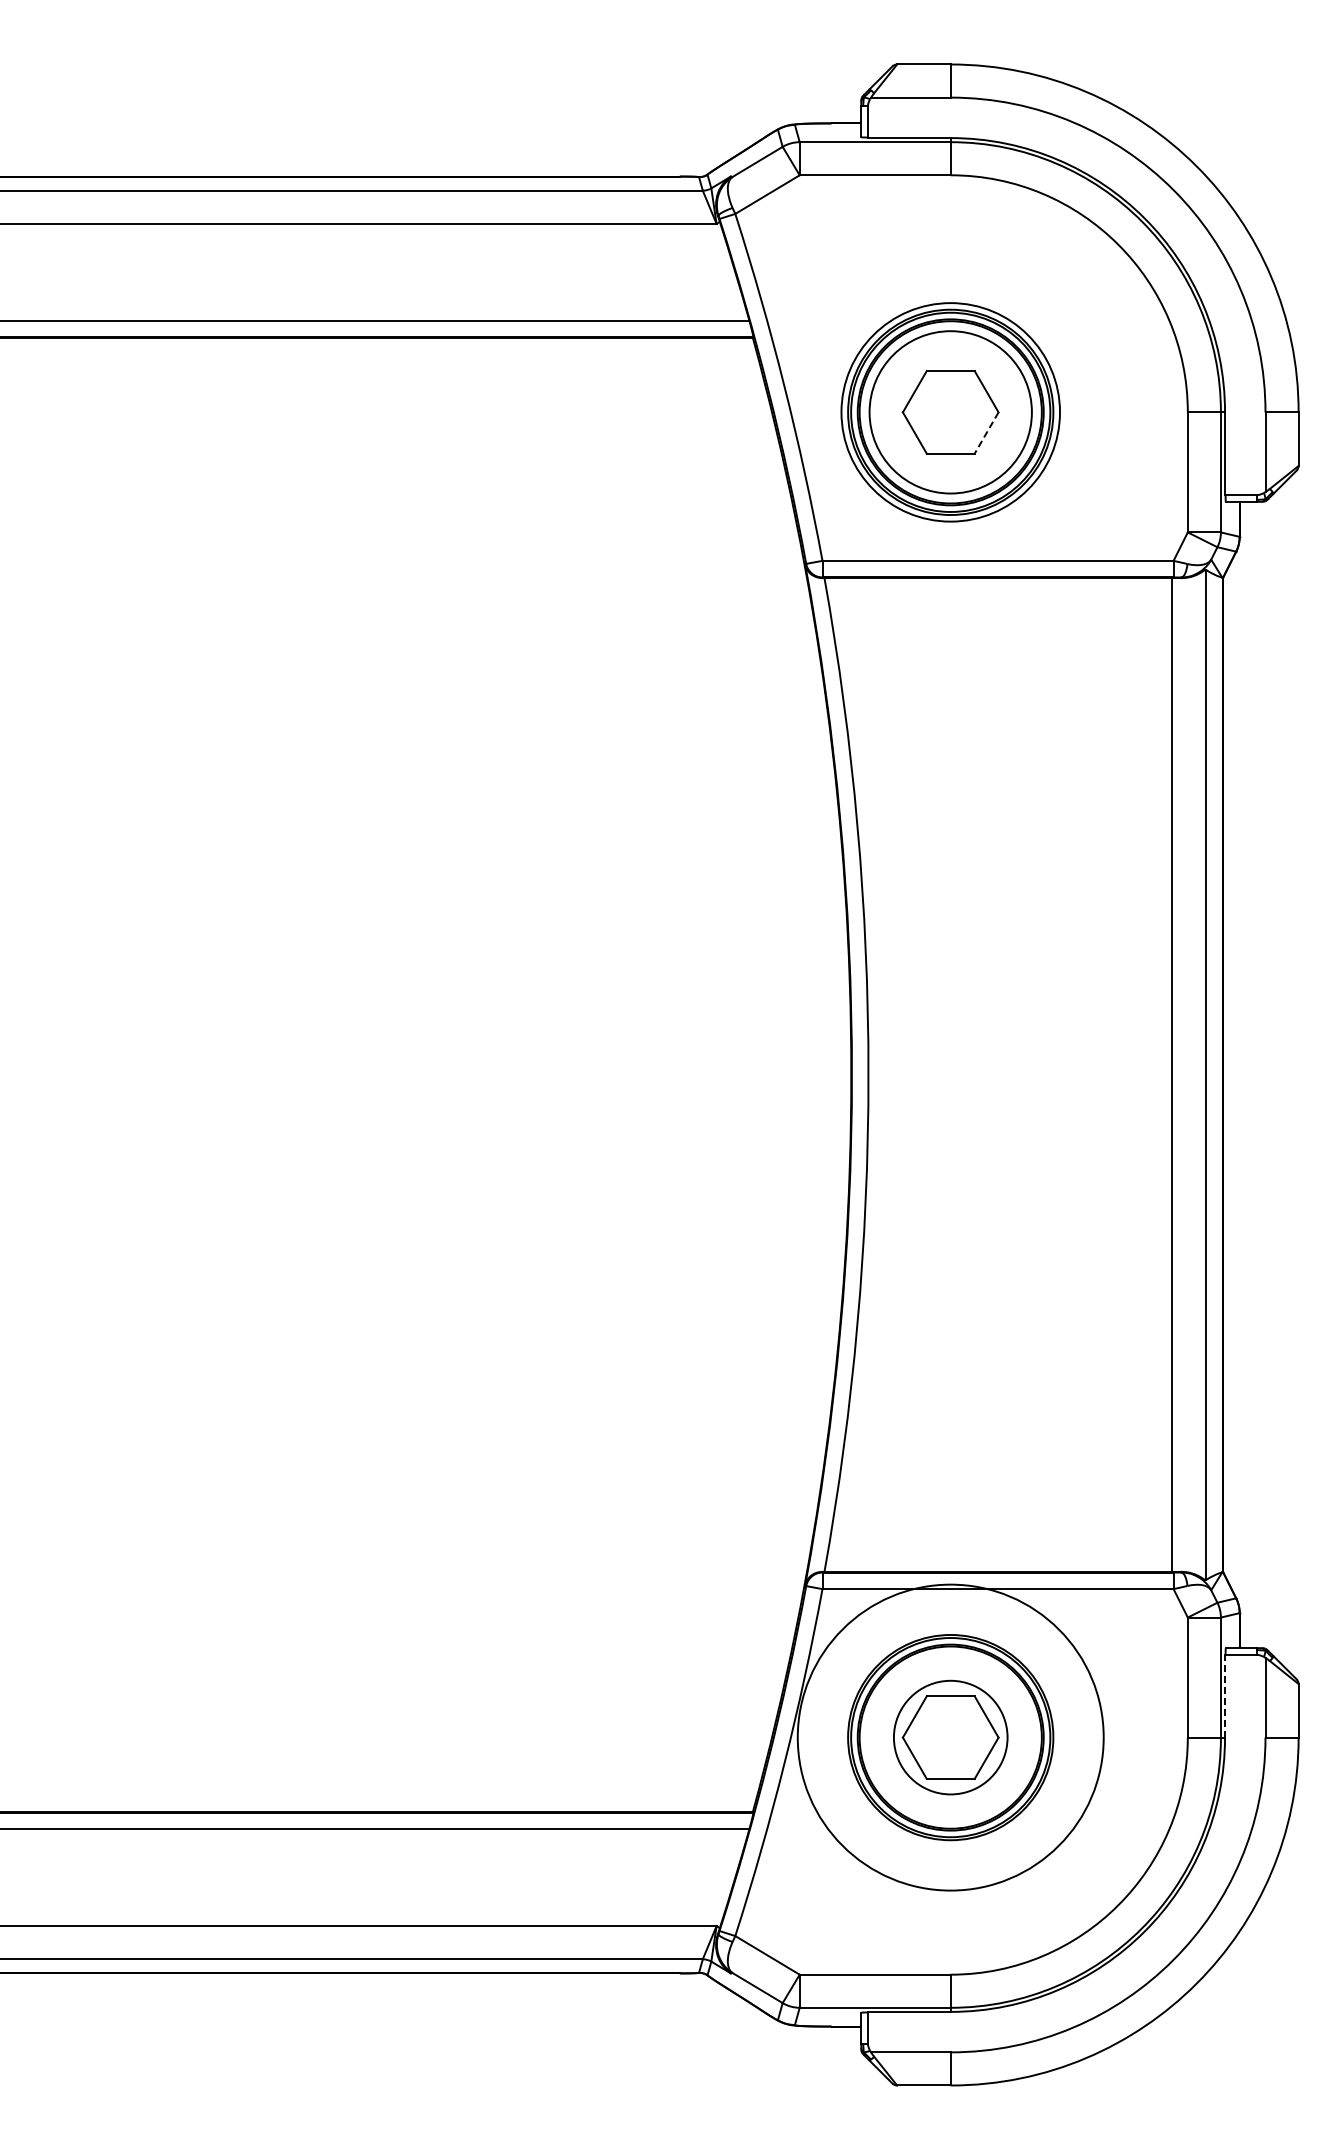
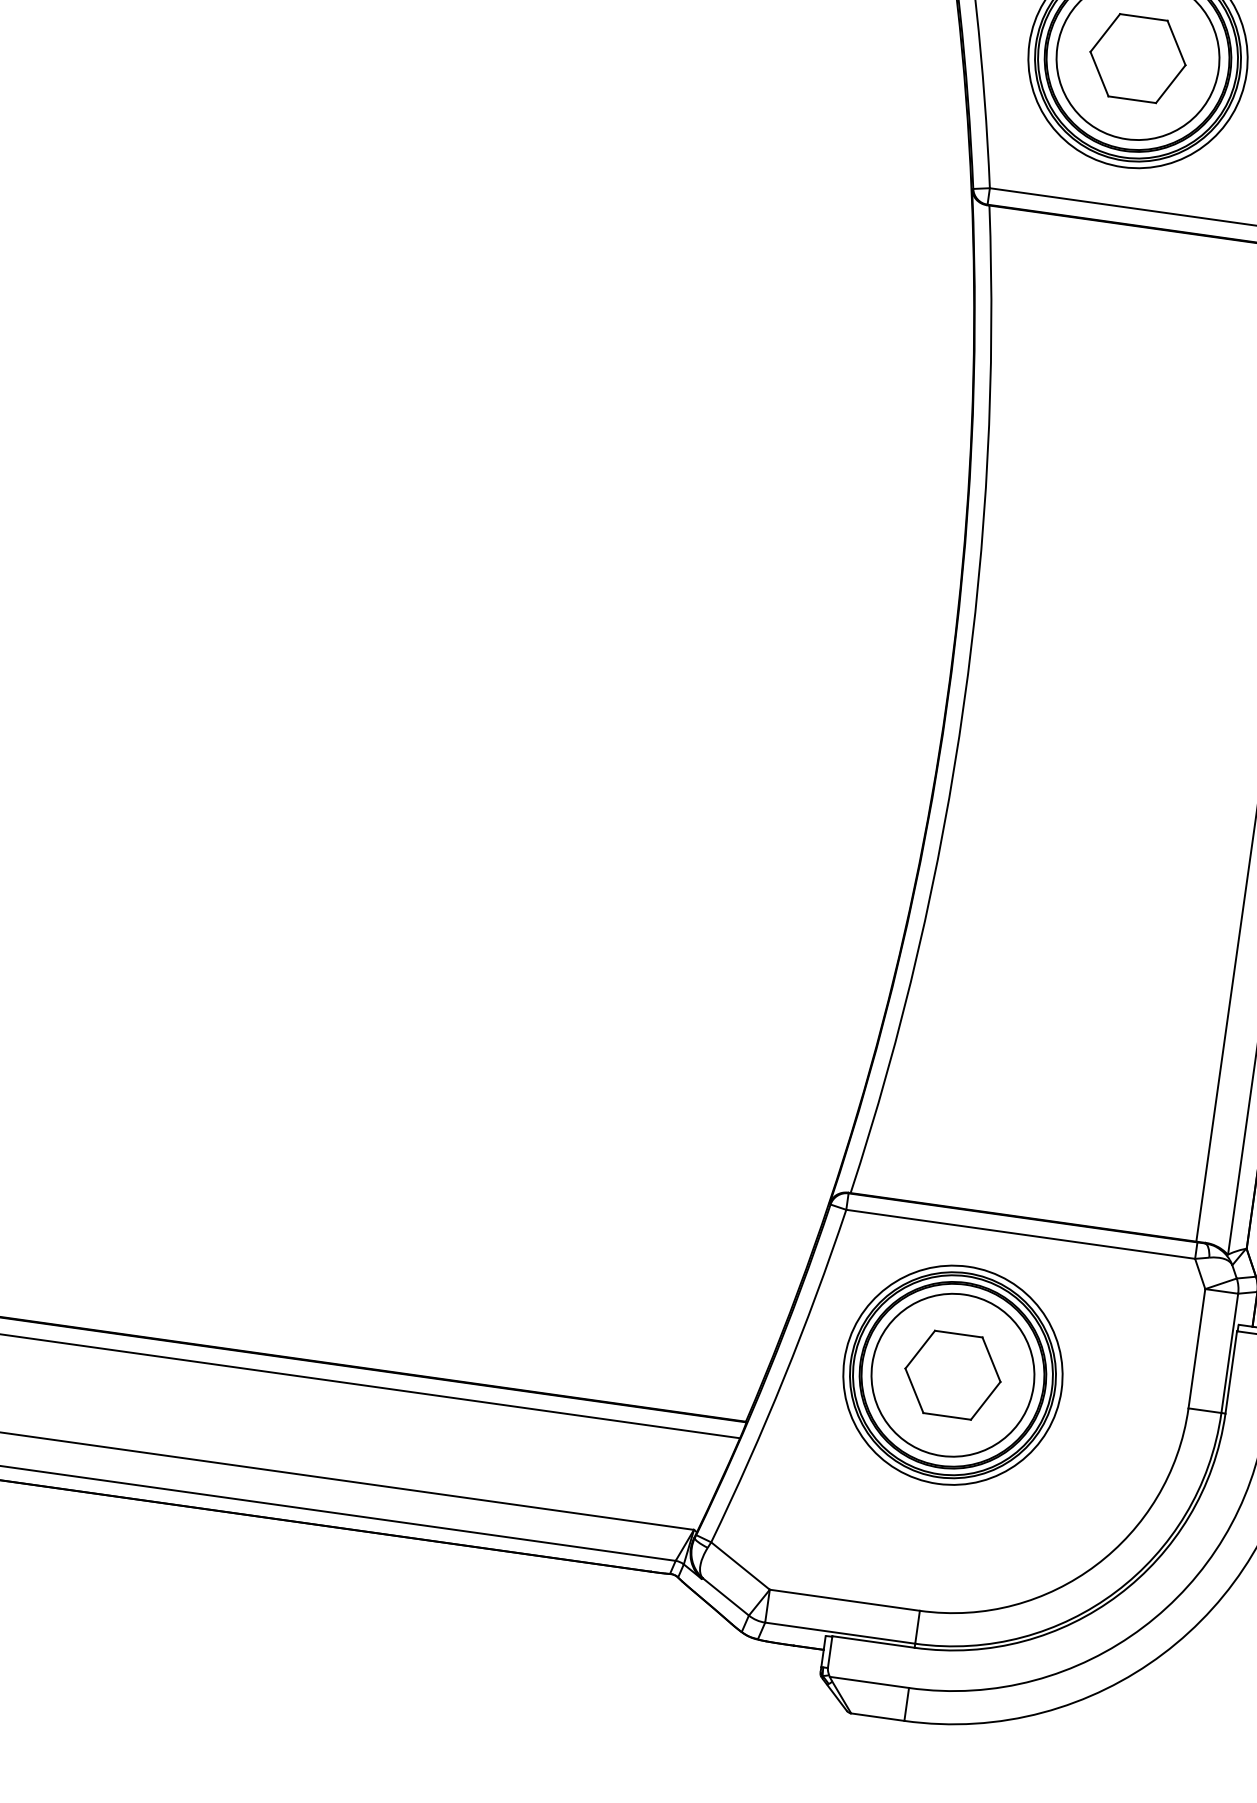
line: (986, 433) -> (1170, 84), dashed -> solid
line: (1225, 1695) -> (1231, 1371), dashed -> solid
circle: (950, 1737) -> (952, 1375), size x0.71
circle: (950, 1737) -> (952, 1375), size x1.43

